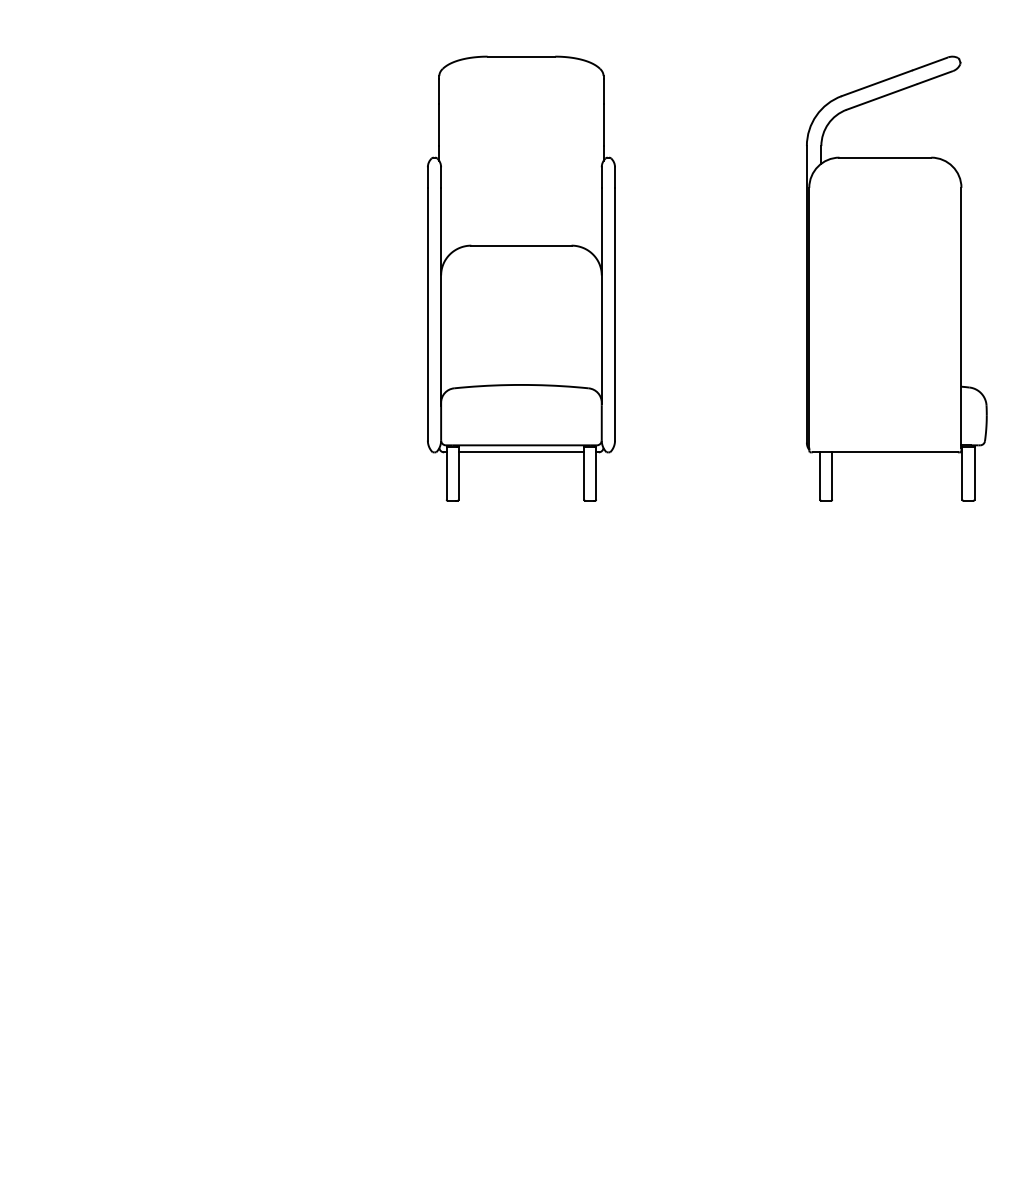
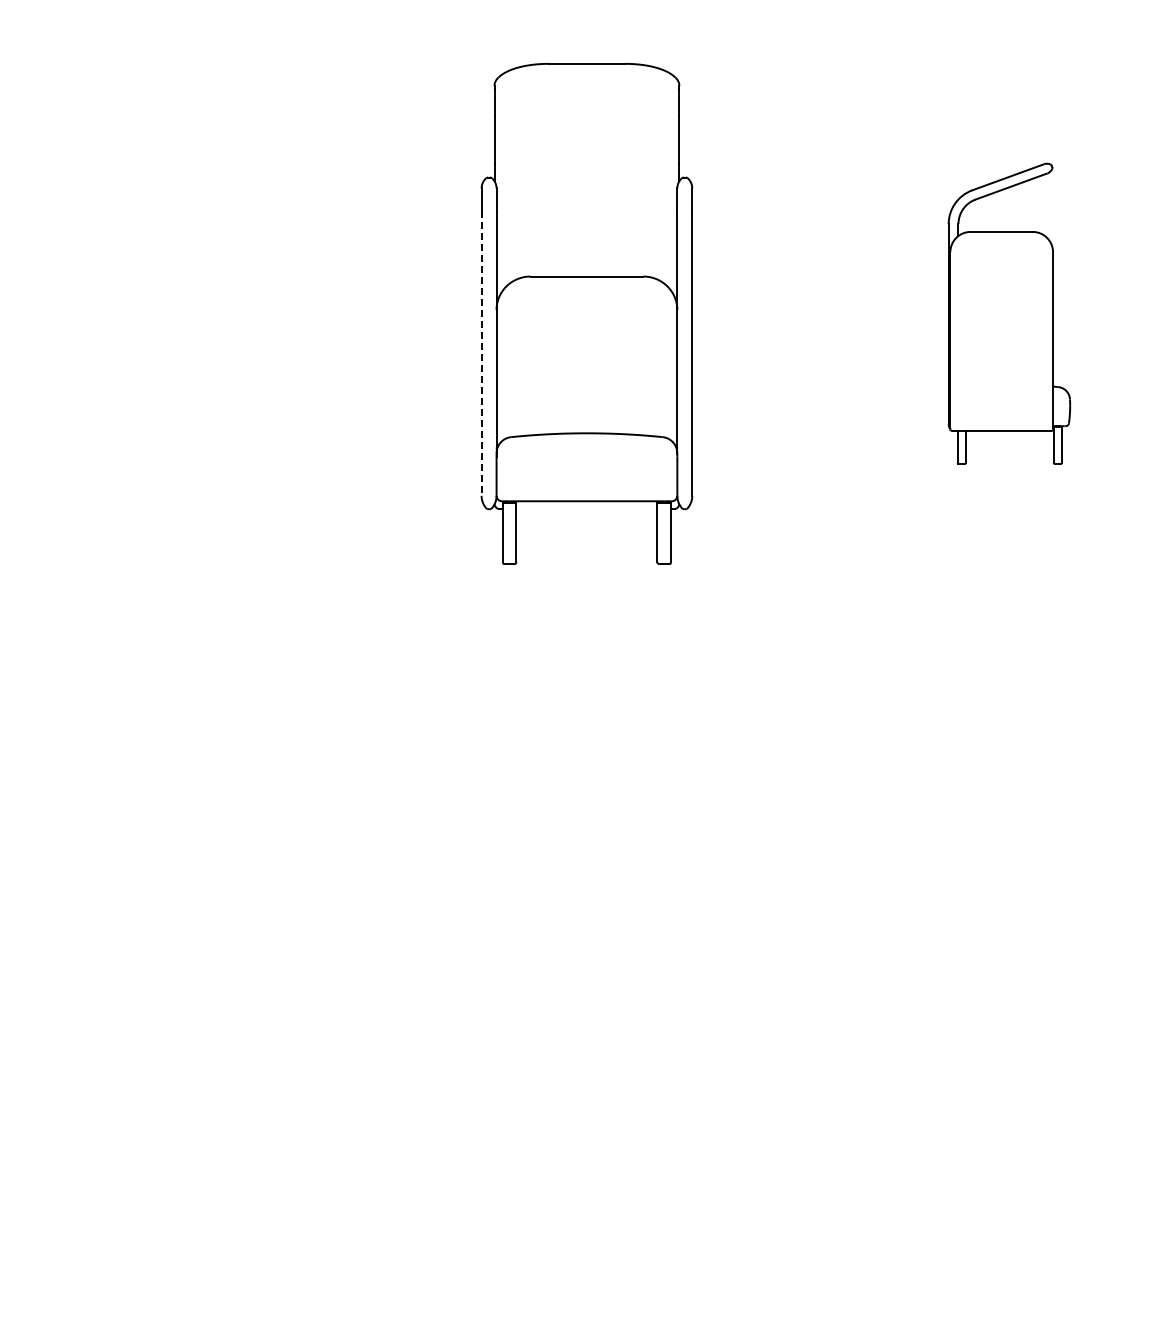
part: (896, 278) -> (1009, 313), size x0.6
line: (427, 314) -> (481, 354), solid -> dashed
line: (521, 452) -> (586, 509), removed

